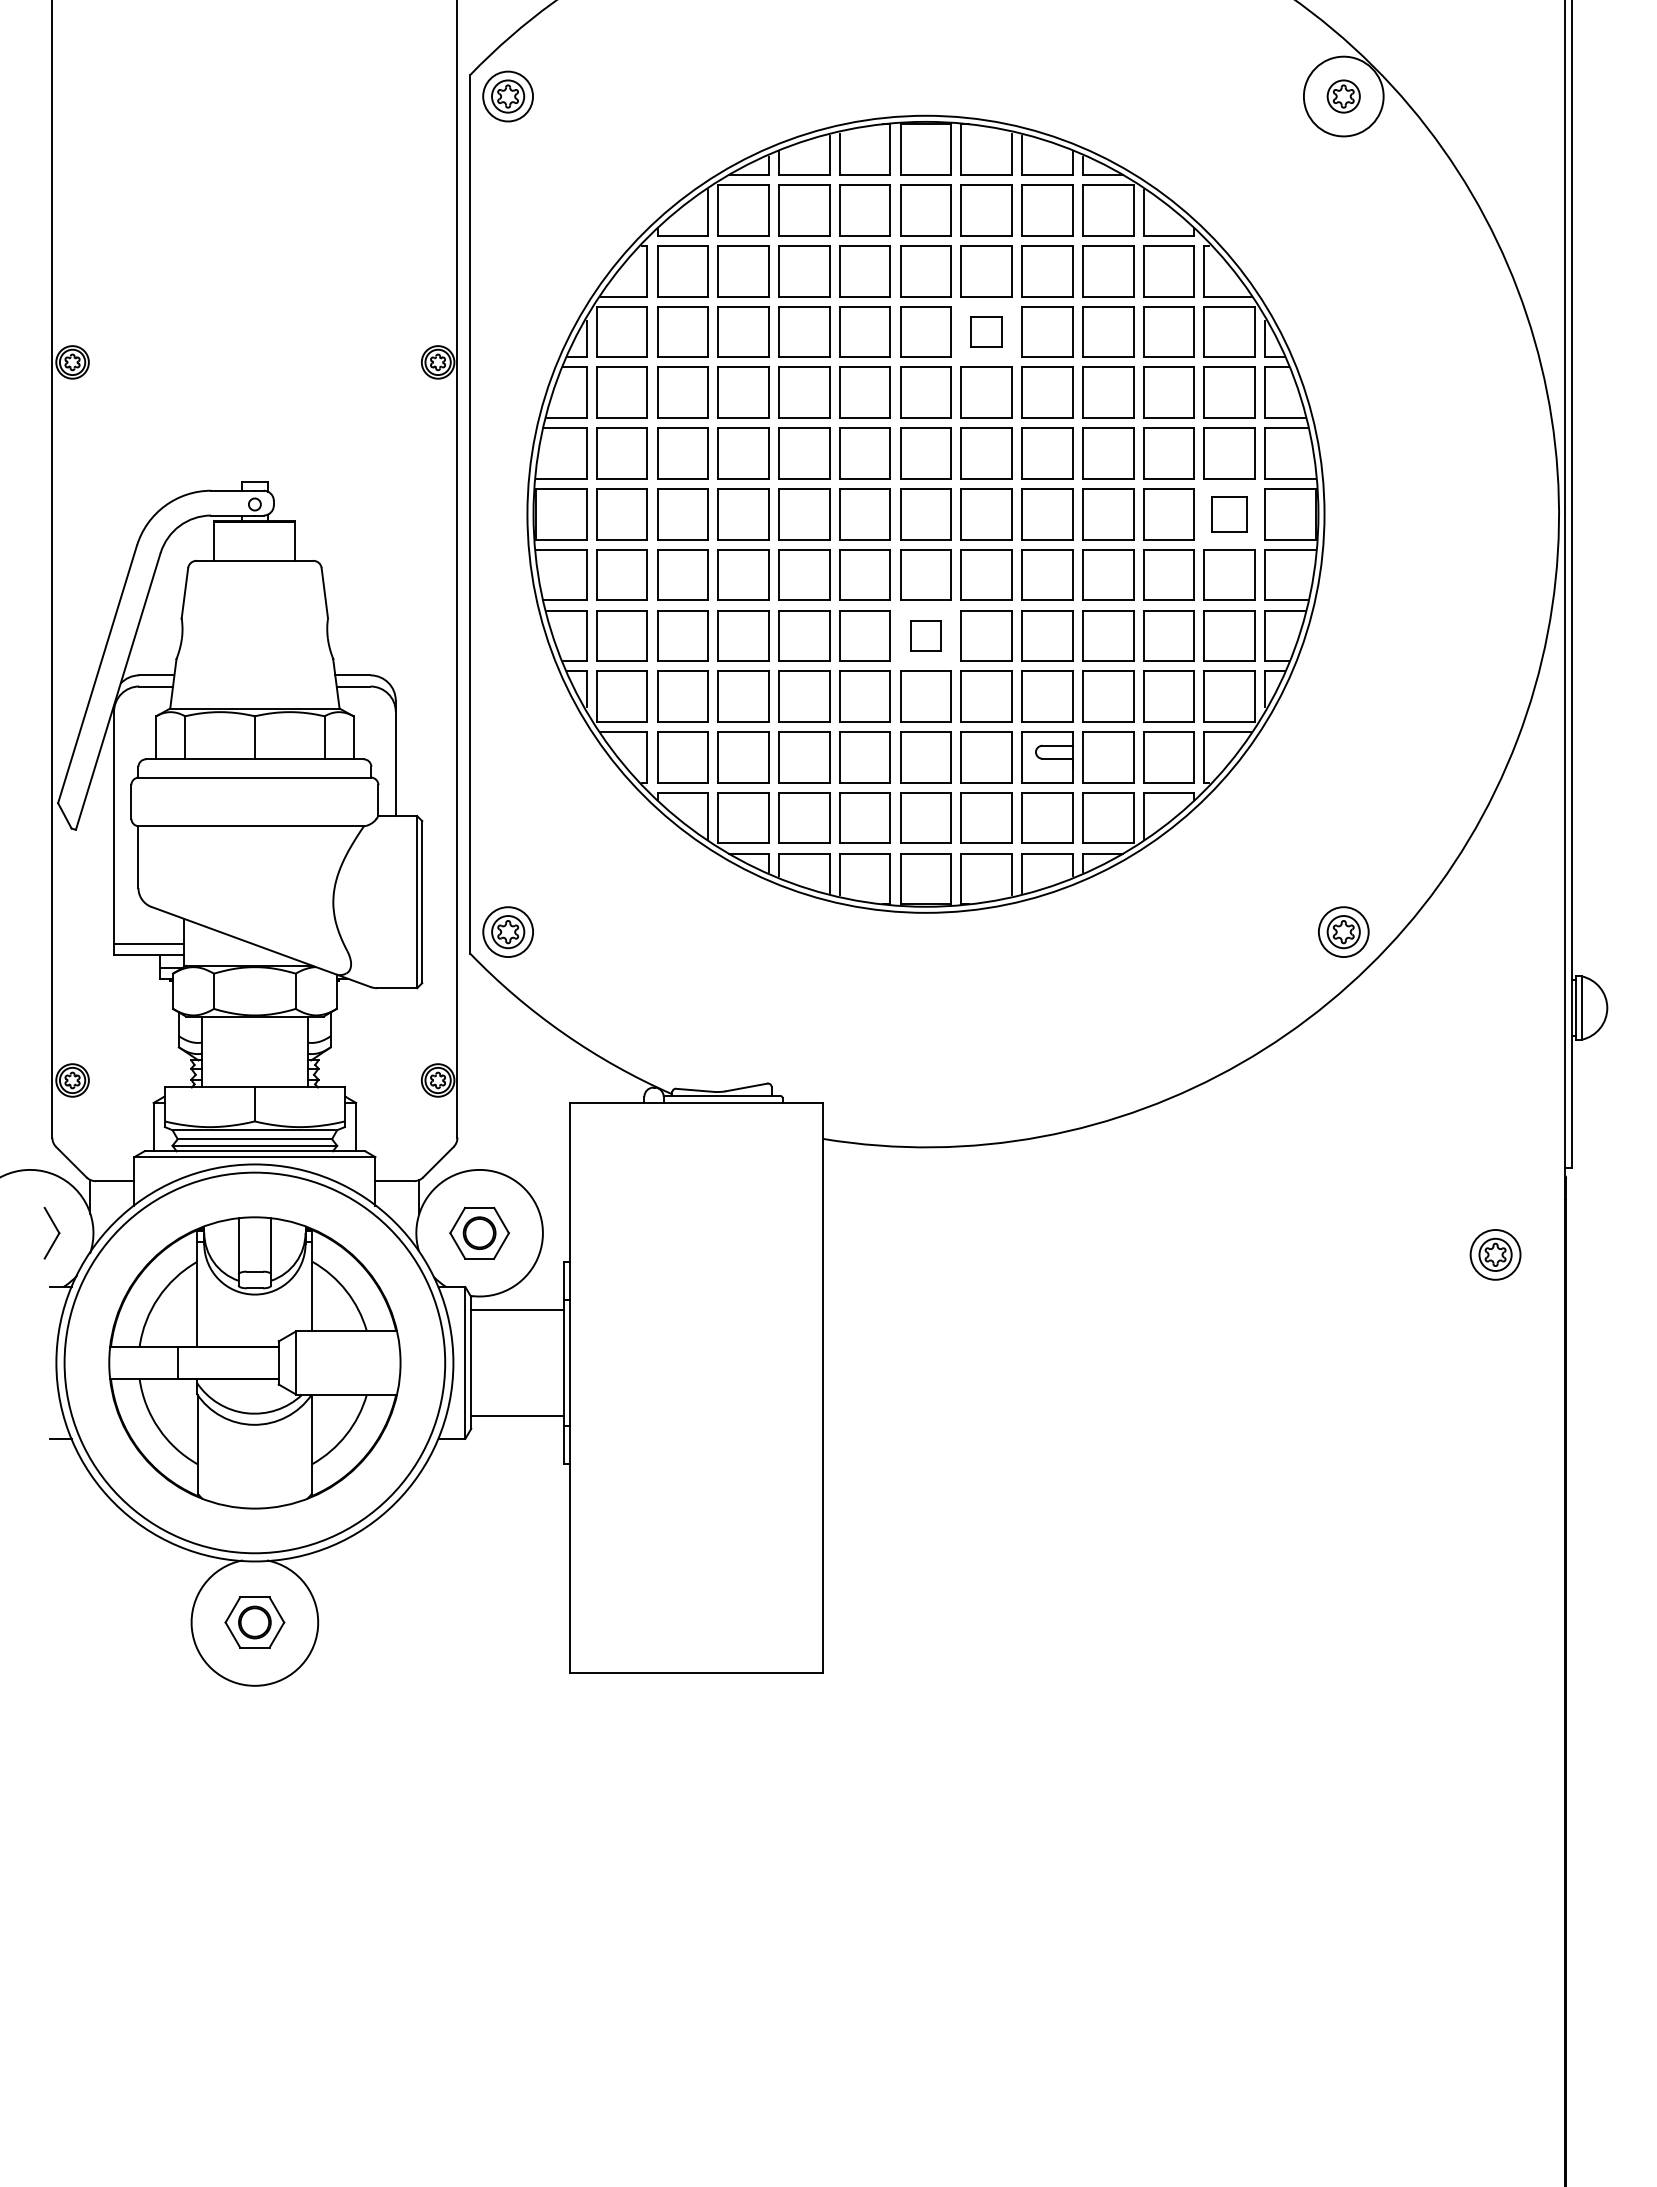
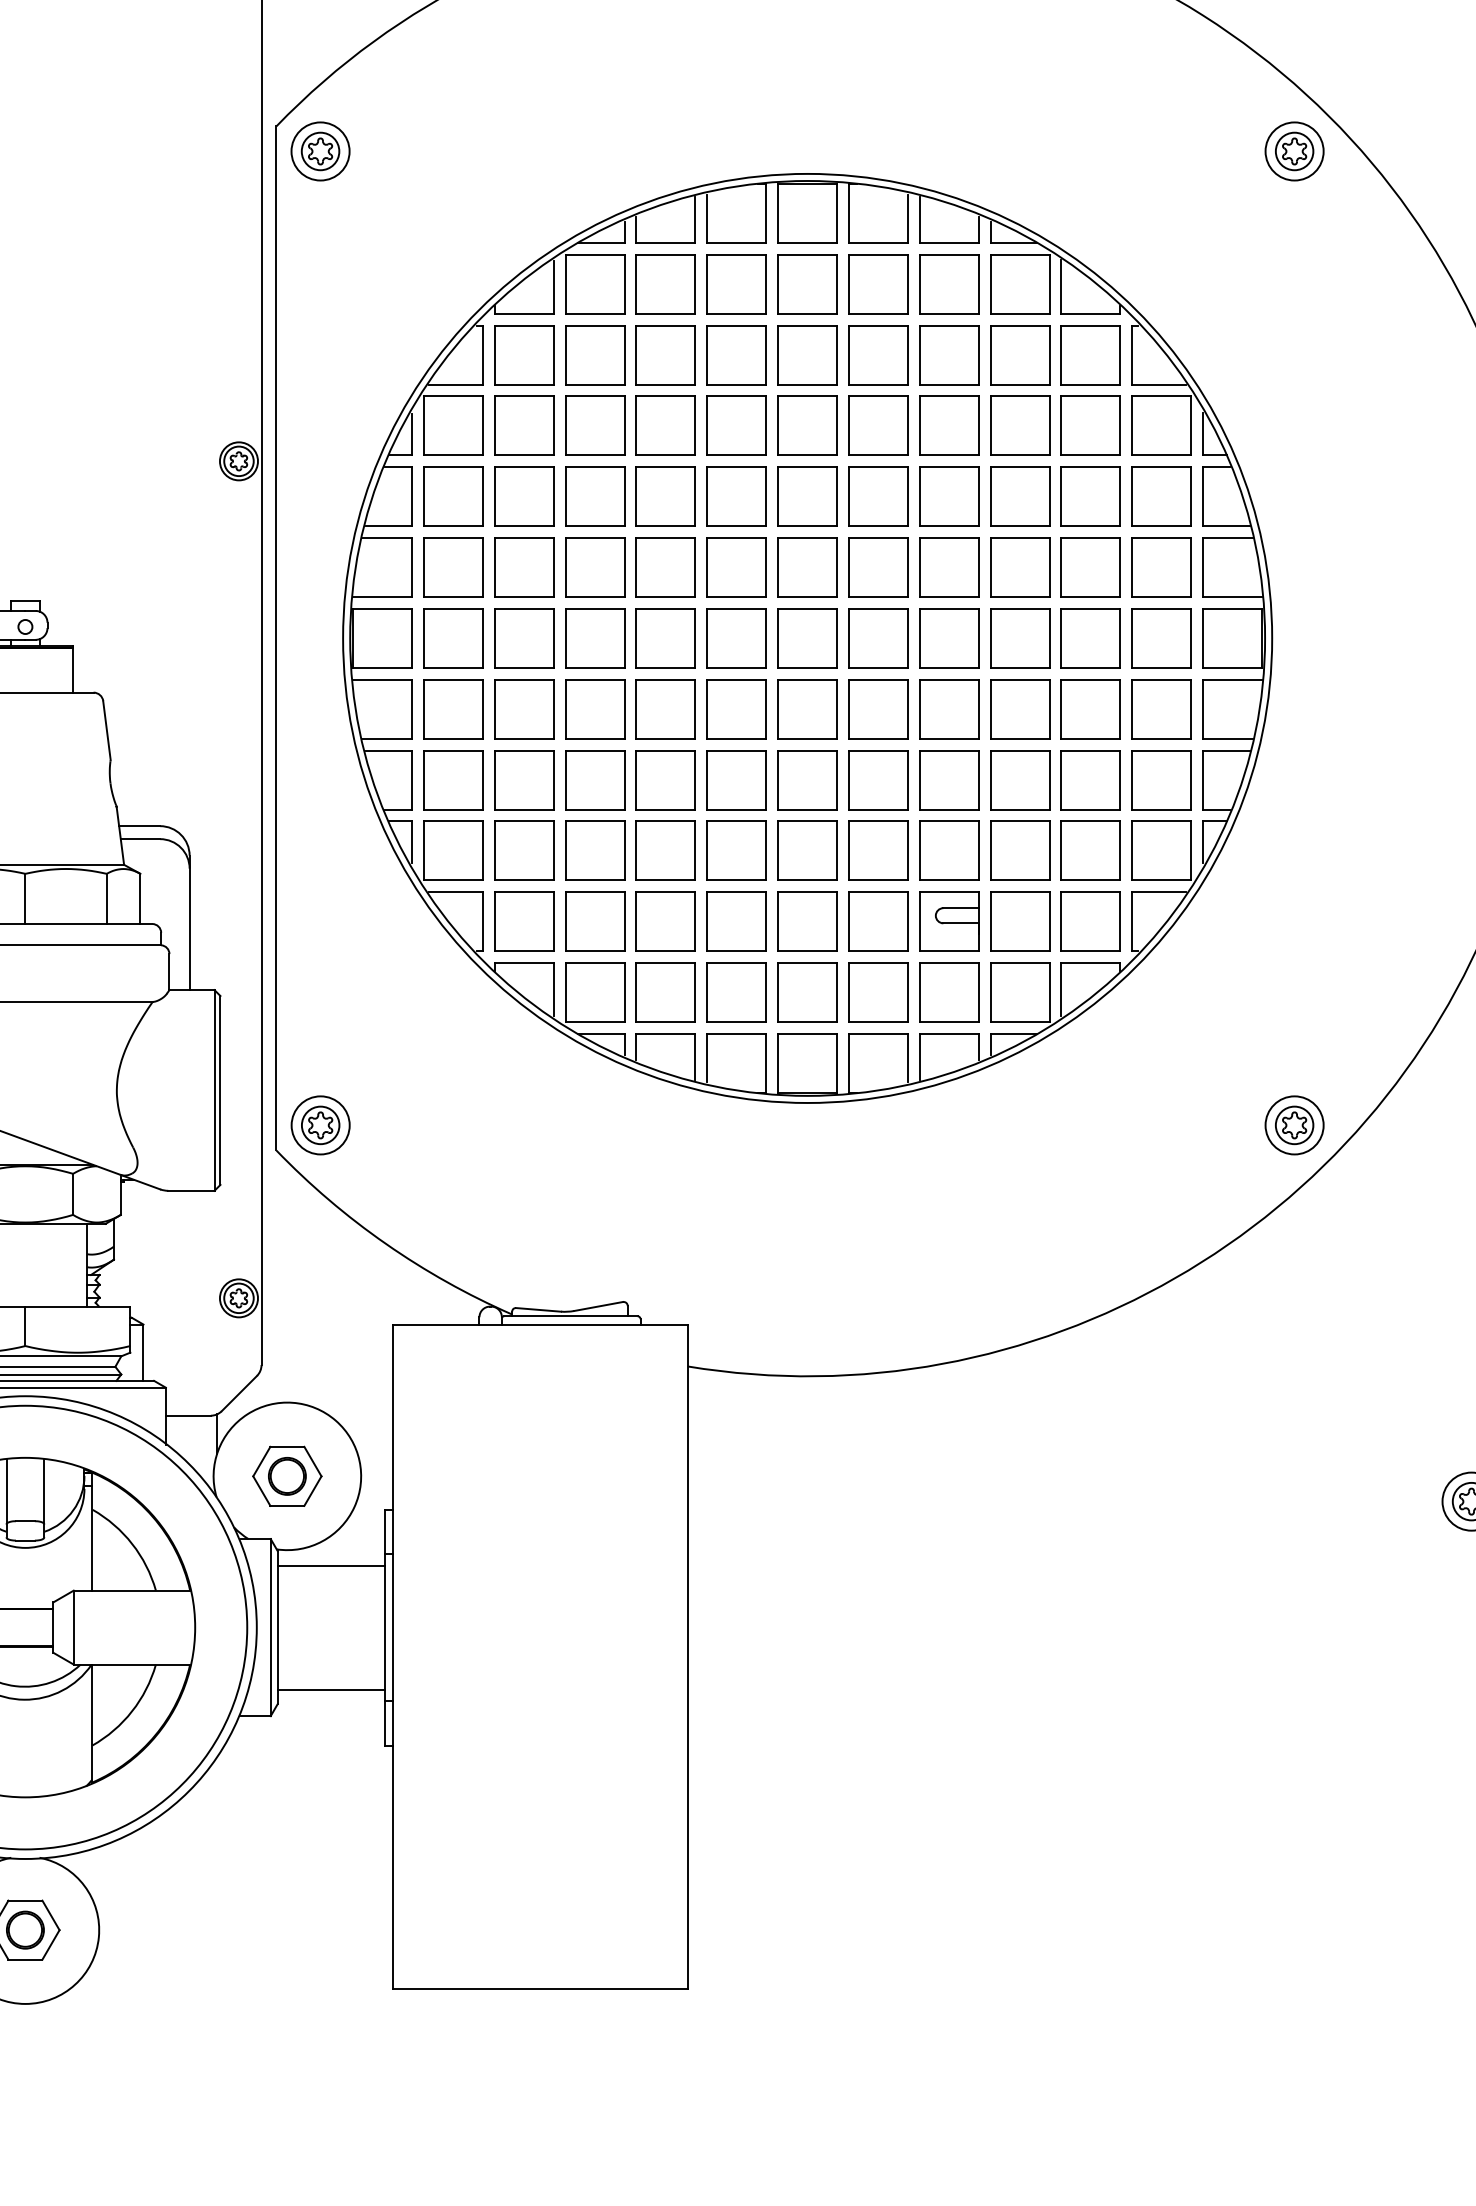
circle: (1343, 96) -> (1294, 151), size x0.62
part: (986, 331) -> (878, 425), size x1.67
part: (1229, 514) -> (1161, 638), size x1.43
part: (925, 635) -> (807, 779), size x1.67

